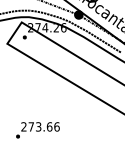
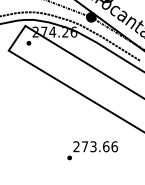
text: (37, 130) -> (92, 150), moved

